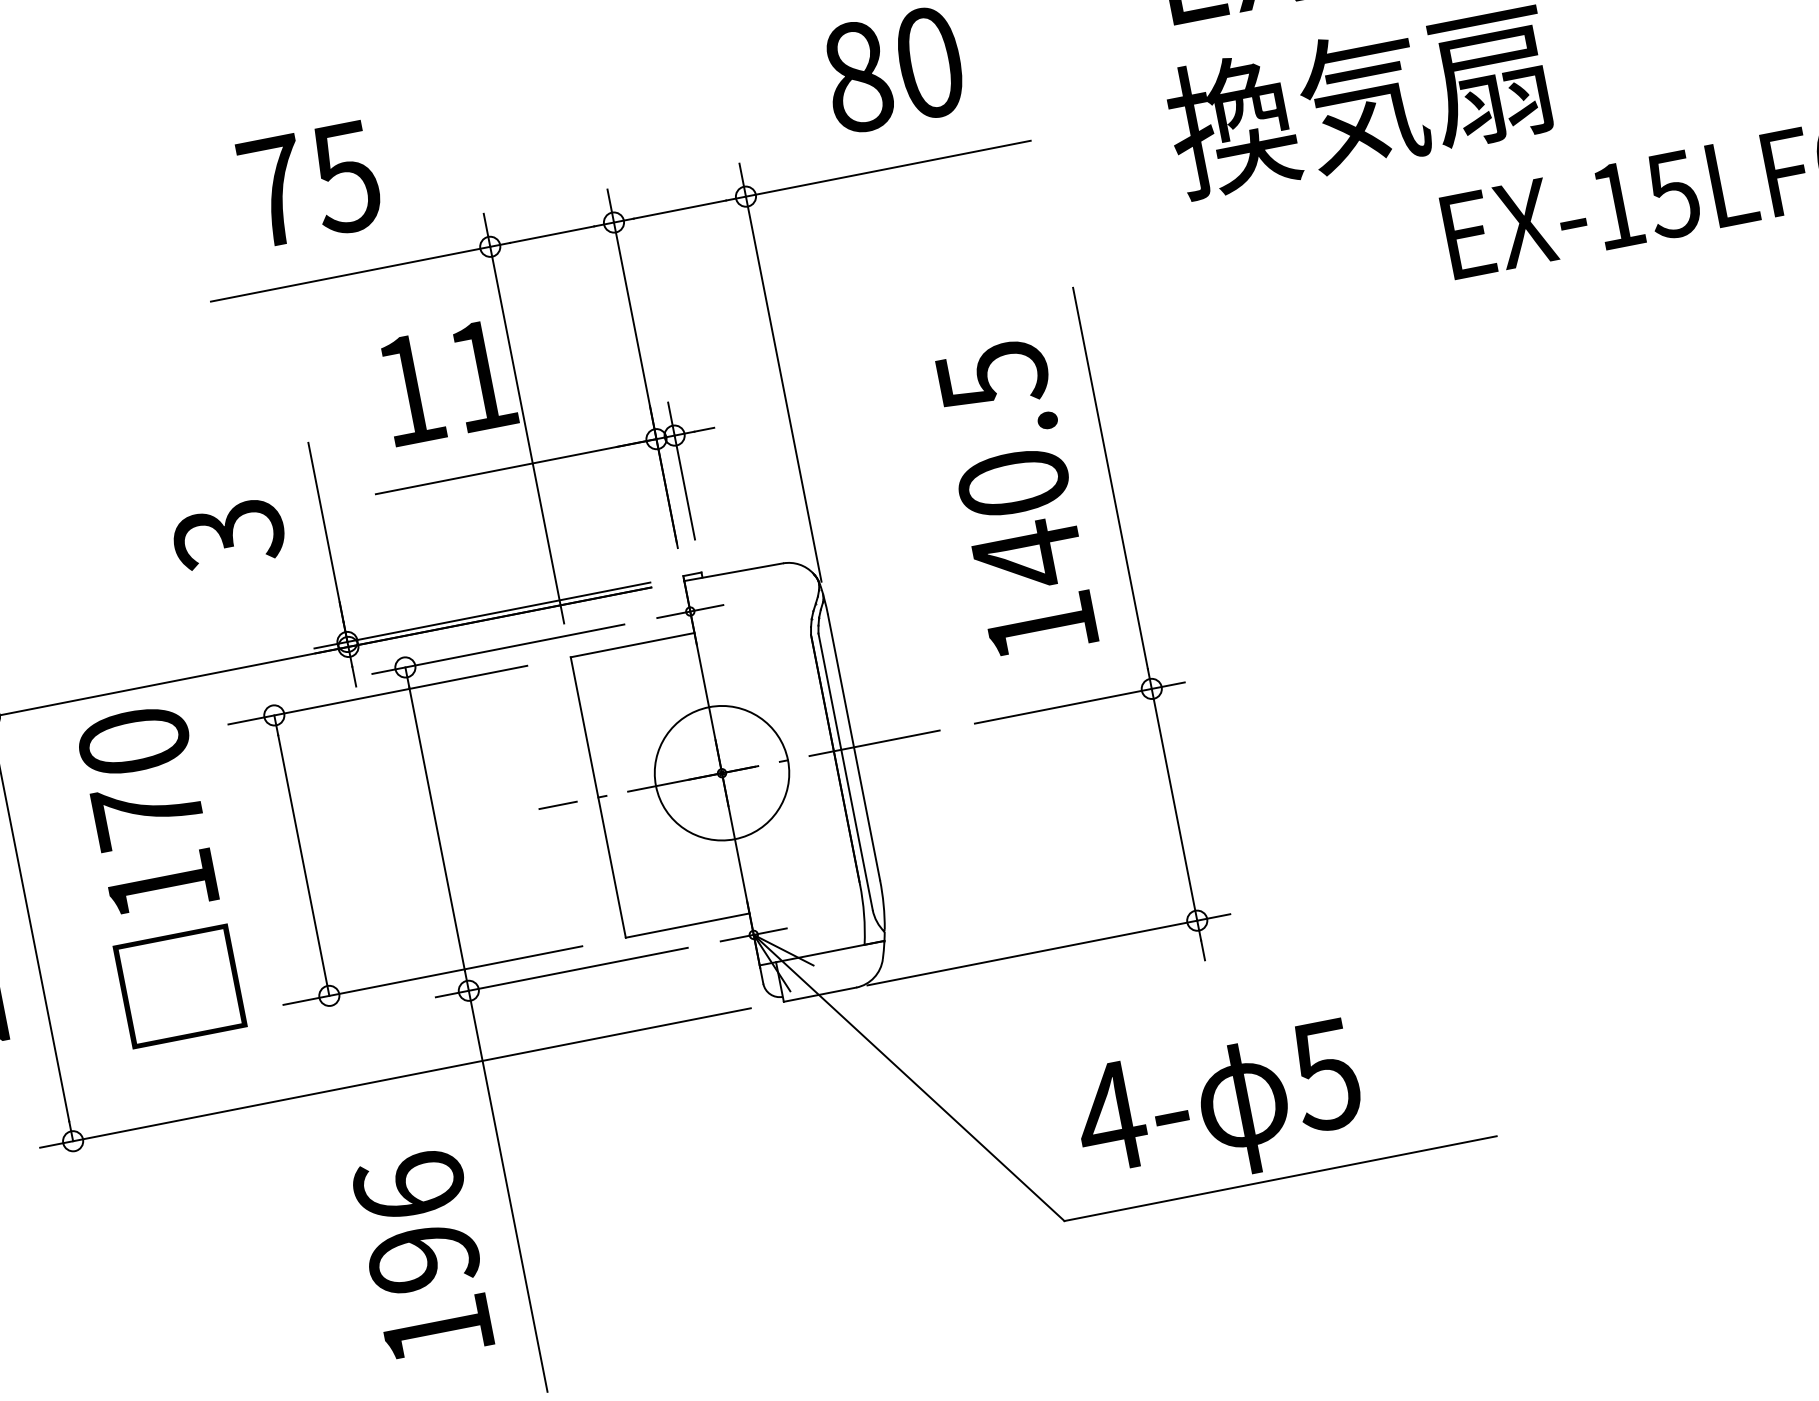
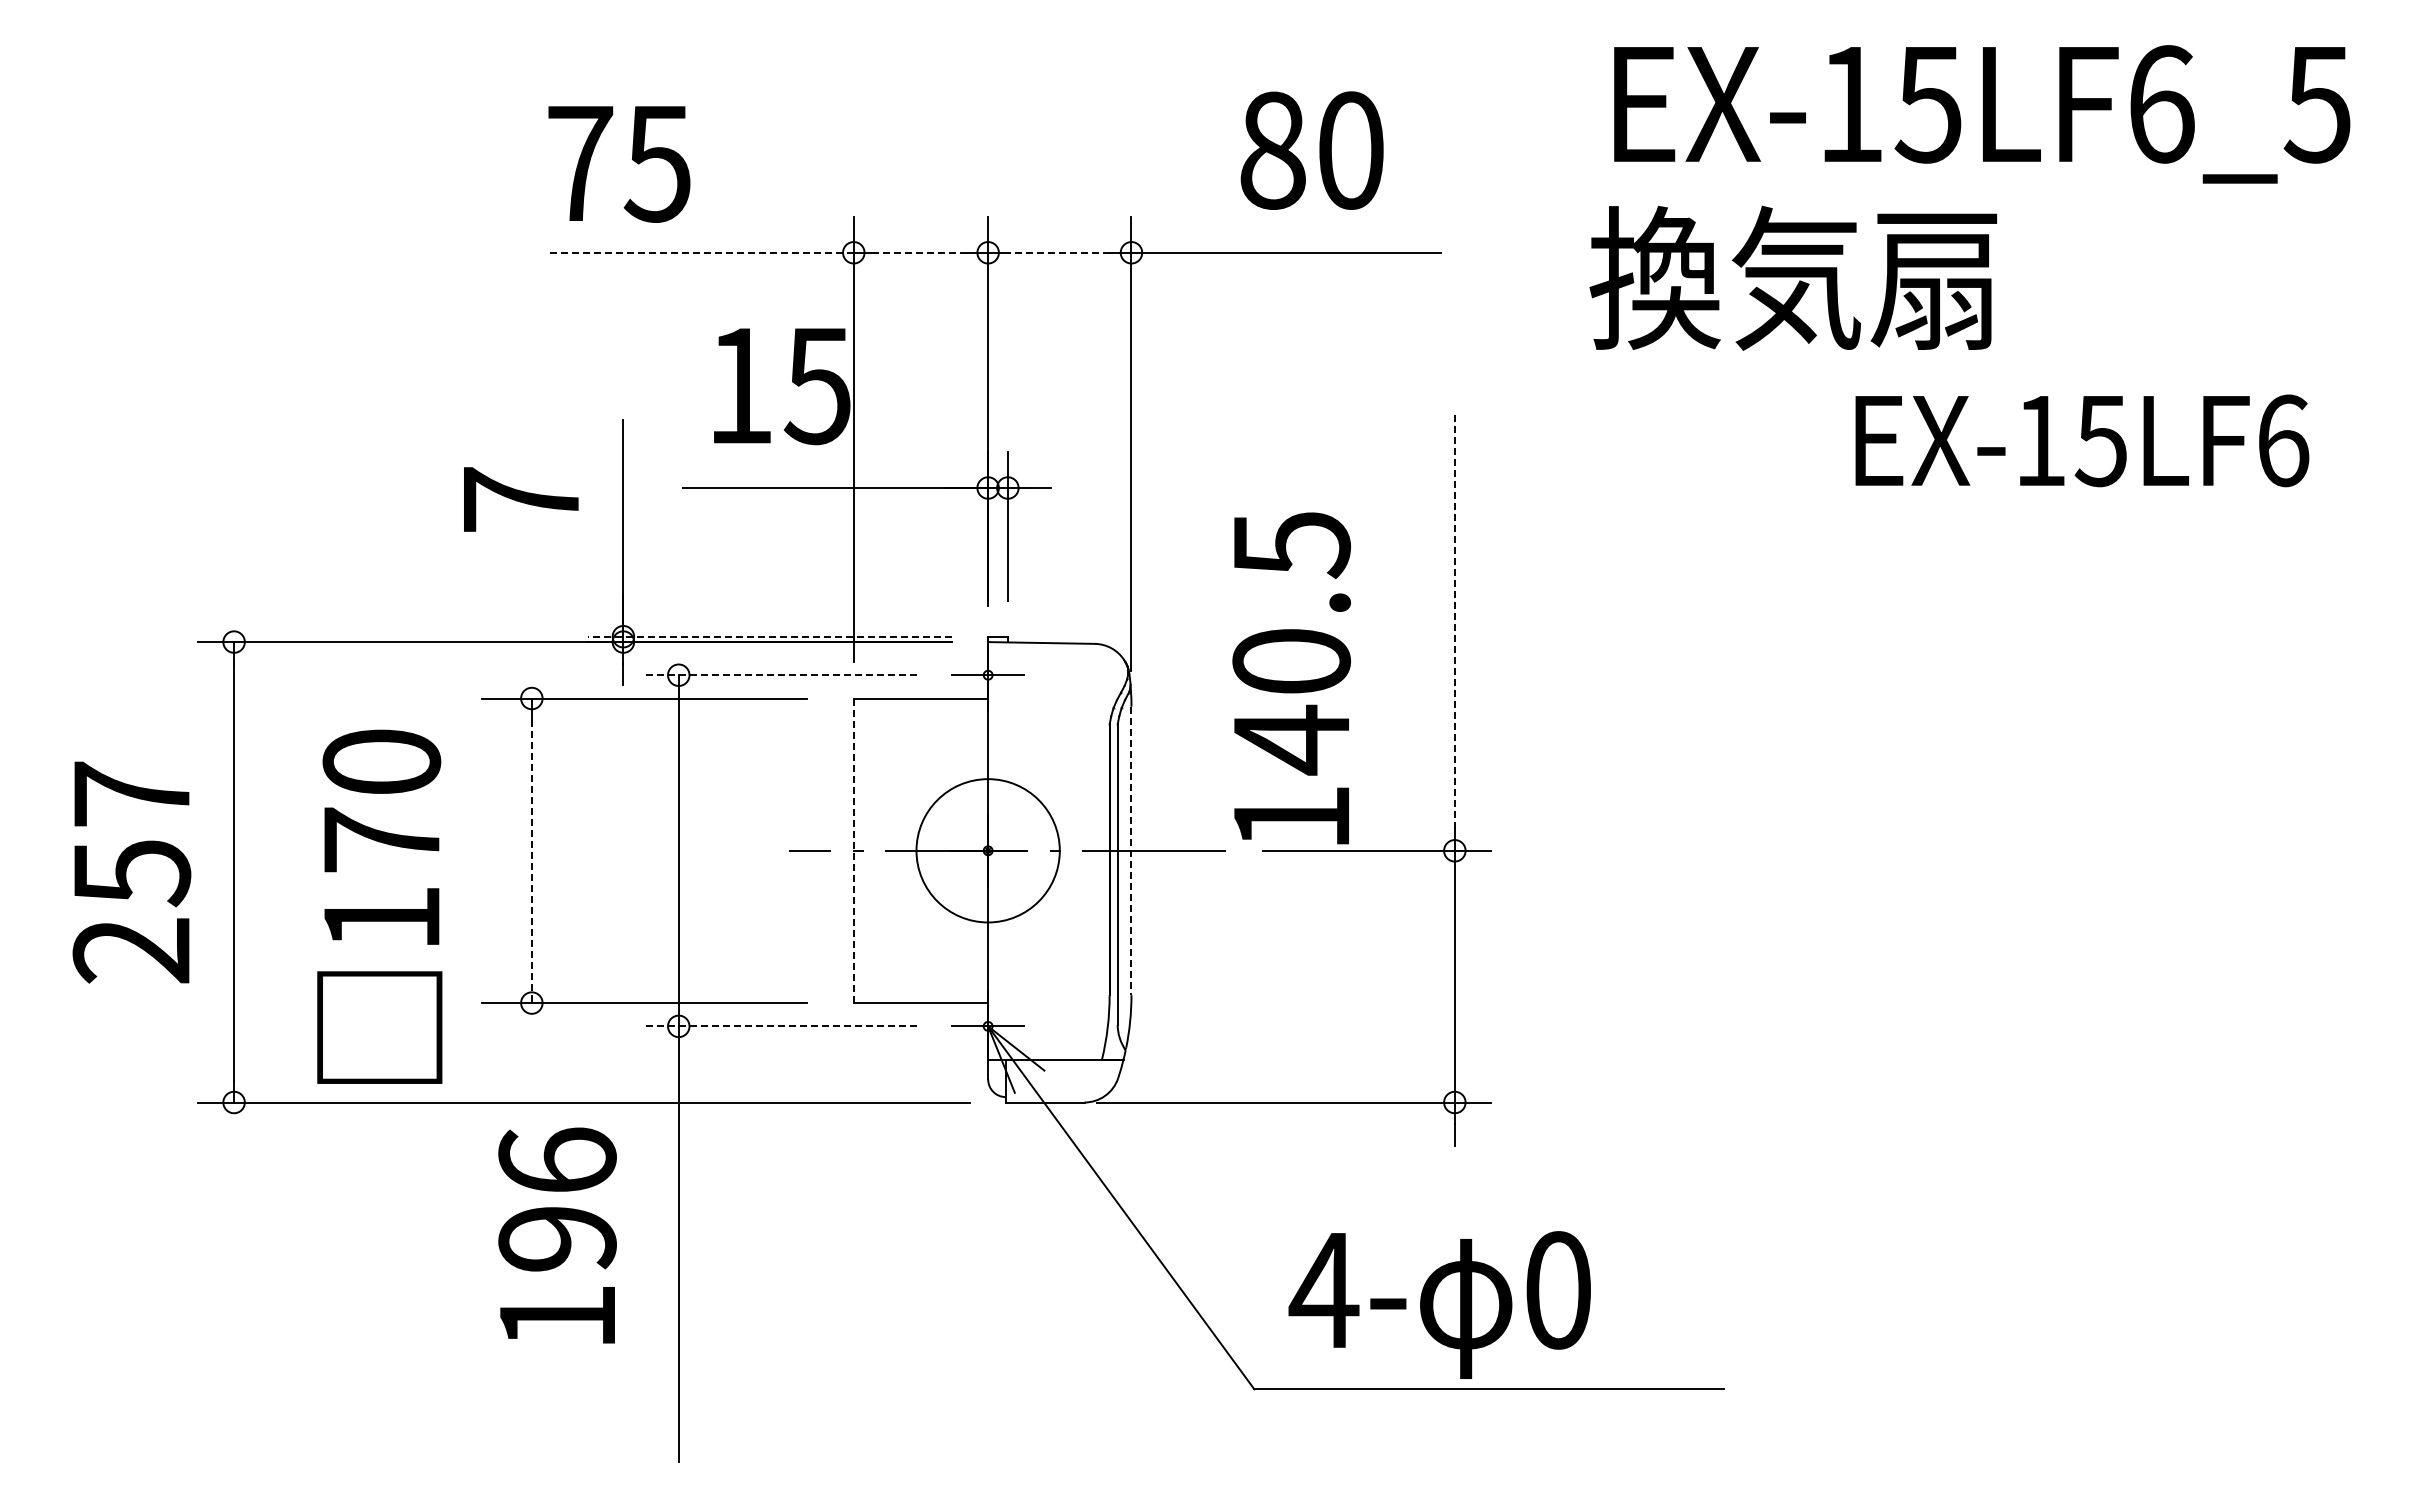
text: (310, 185) -> (619, 164), moved
line: (679, 209) -> (1059, 252), solid -> dashed
line: (551, 234) -> (920, 252), solid -> dashed
line: (350, 273) -> (702, 252), solid -> dashed
text: (480, 376) -> (816, 386), 11 -> 15
line: (1110, 477) -> (1454, 621), solid -> dashed
text: (1016, 499) -> (1291, 678), moved
text: (229, 534) -> (521, 500), 3 -> 7
line: (481, 615) -> (769, 636), solid -> dashed
line: (498, 649) -> (779, 675), solid -> dashed
line: (854, 747) -> (1131, 851), solid -> dashed
line: (598, 798) -> (853, 851), solid -> dashed
line: (303, 865) -> (531, 861), solid -> dashed
text: (158, 874) -> (379, 906), moved
line: (561, 972) -> (779, 1026), solid -> dashed
text: (1324, 1075) -> (1556, 1290), 5 -> 0
text: (422, 1255) -> (557, 1235), moved

